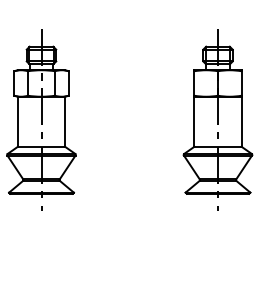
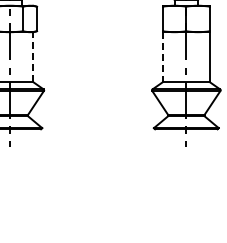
line: (65, 121) -> (33, 56), solid -> dashed
line: (194, 122) -> (162, 57), solid -> dashed

